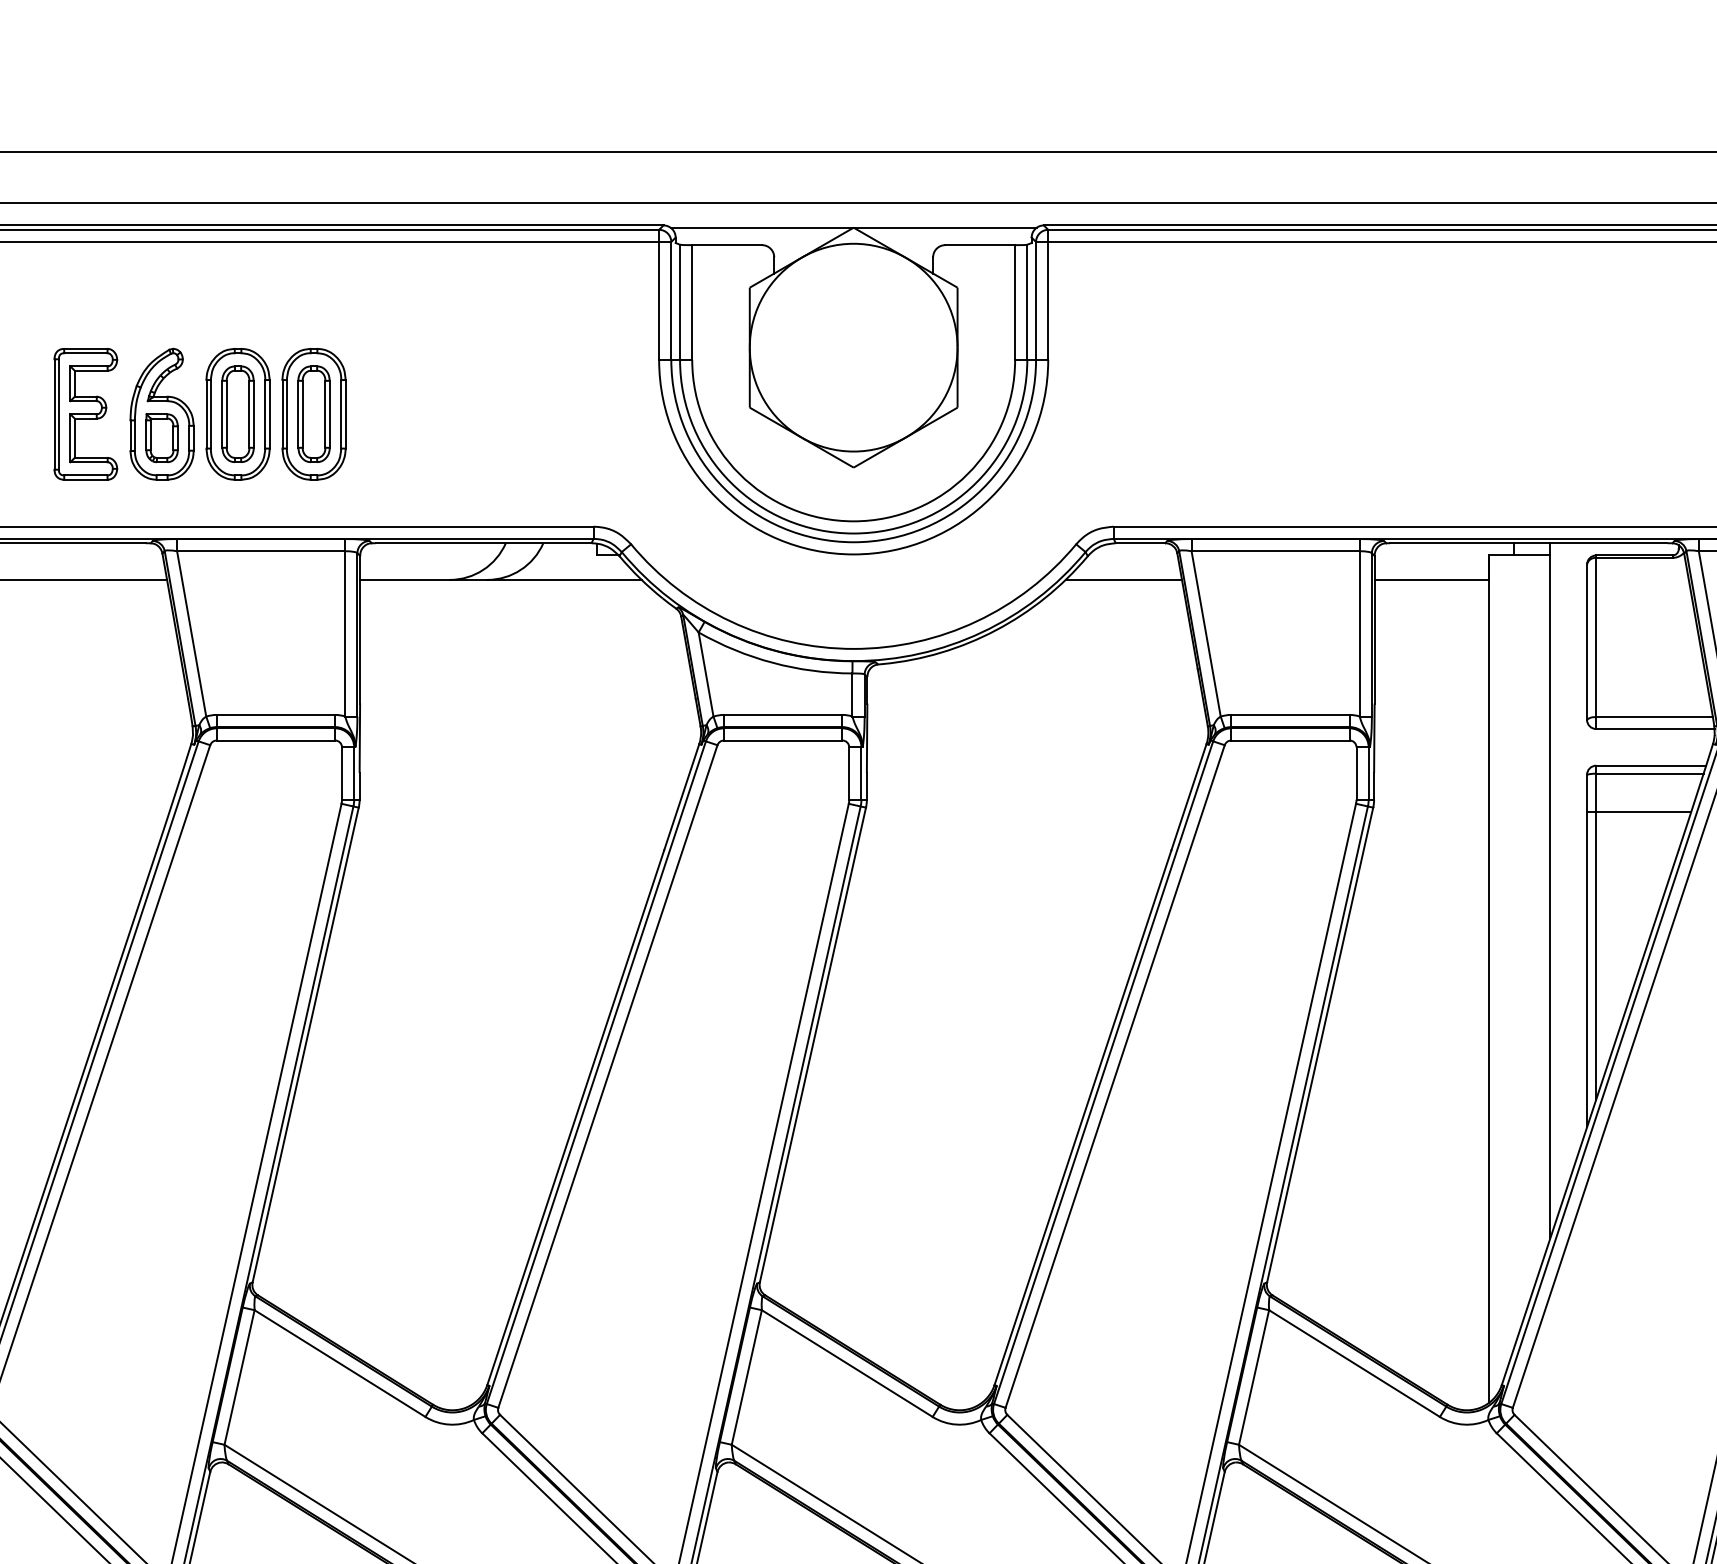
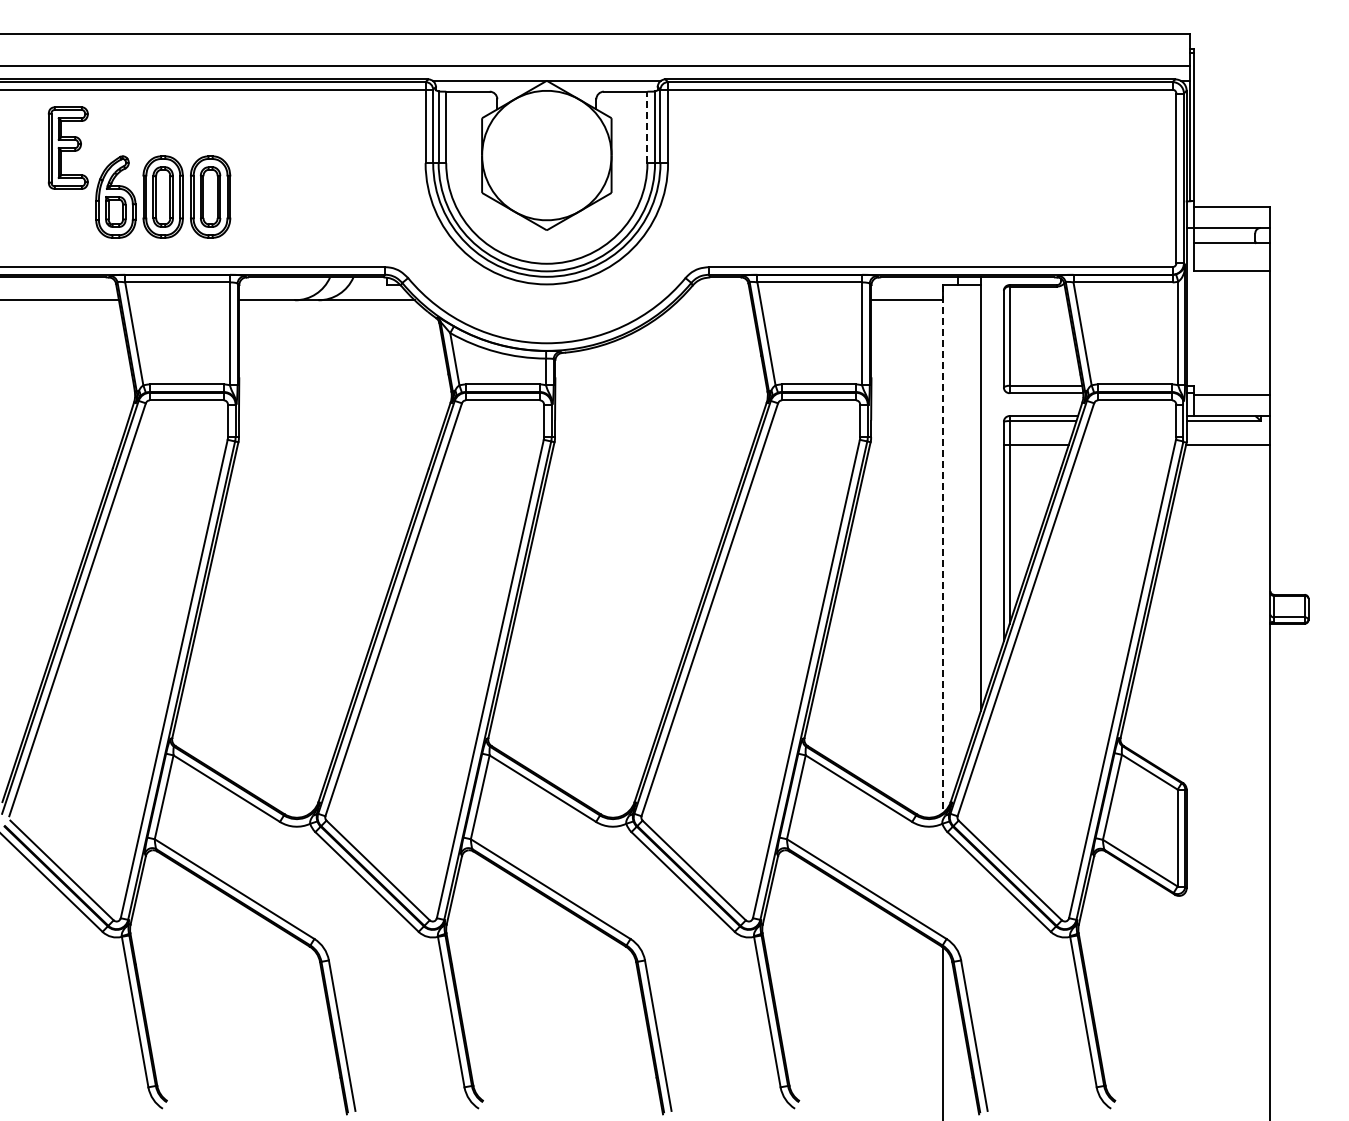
line: (1015, 302) -> (647, 127), solid -> dashed
part: (84, 413) -> (67, 147), moved
line: (1122, 580) -> (714, 300), removed
line: (1488, 979) -> (942, 549), solid -> dashed

